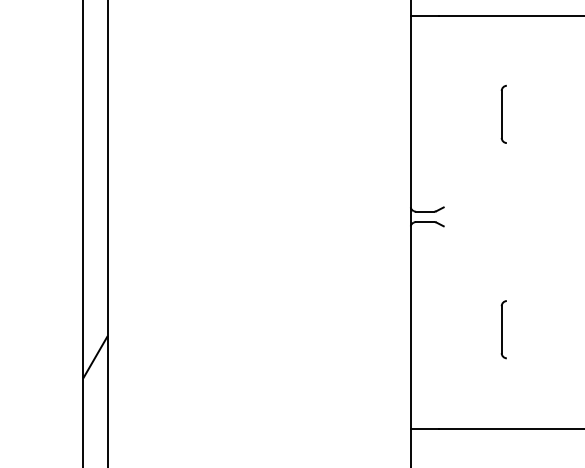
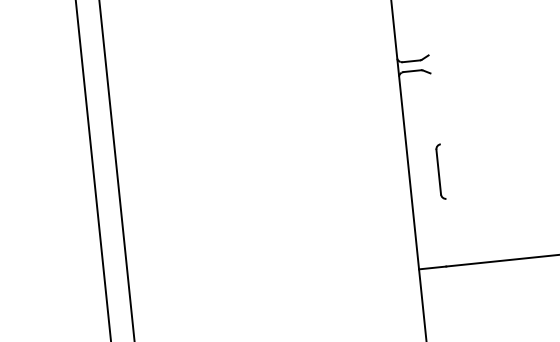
part: (503, 329) -> (440, 171), moved
hatch: (95, 357) -> (111, 232), removed

